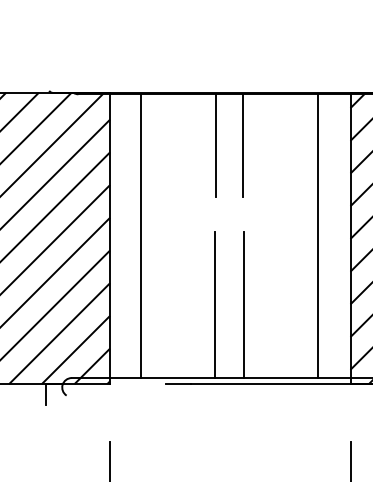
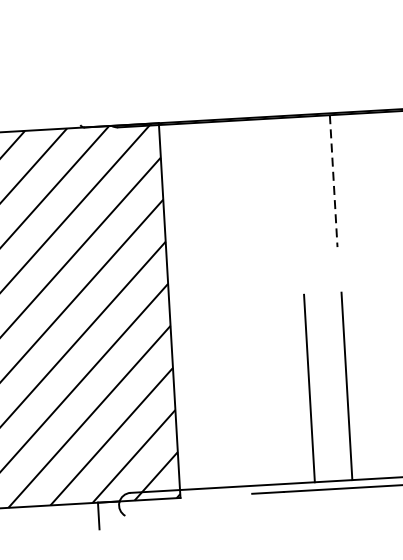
line: (216, 145) -> (299, 183), removed
line: (243, 146) -> (334, 182), solid -> dashed
line: (141, 236) -> (209, 305), removed

